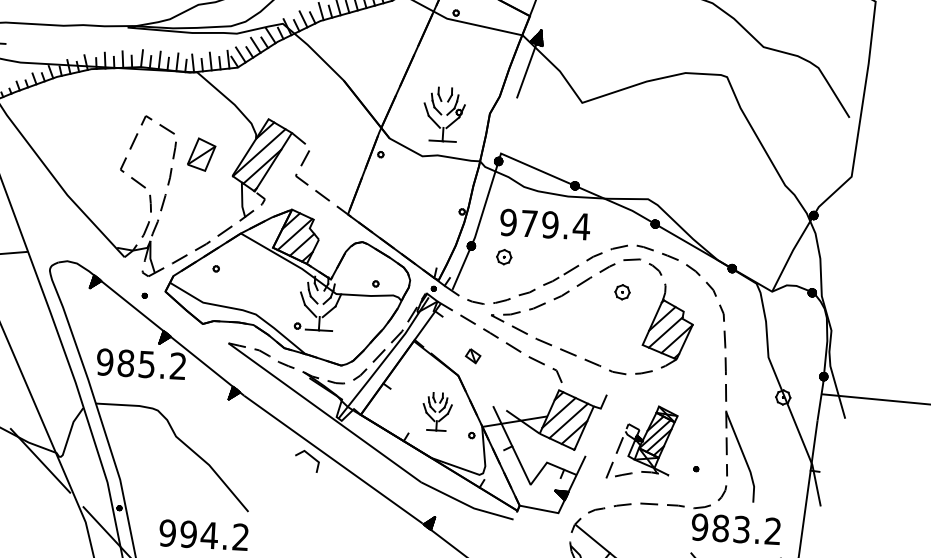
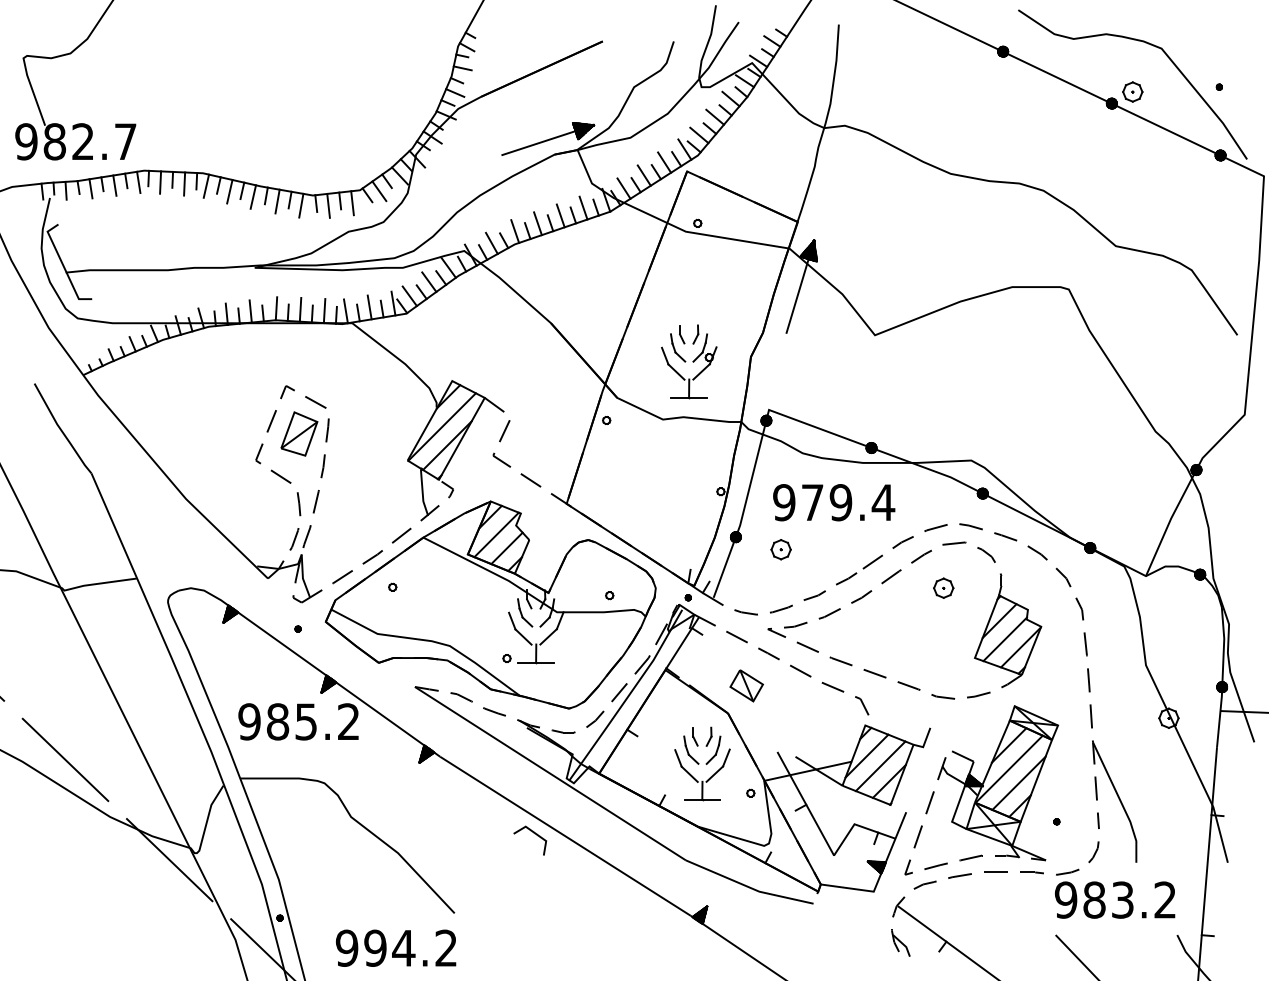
part: (201, 154) -> (299, 433), moved
part: (473, 355) -> (746, 685), size x1.67
part: (437, 411) -> (702, 763), size x1.43
part: (642, 442) -> (981, 790), size x1.67

